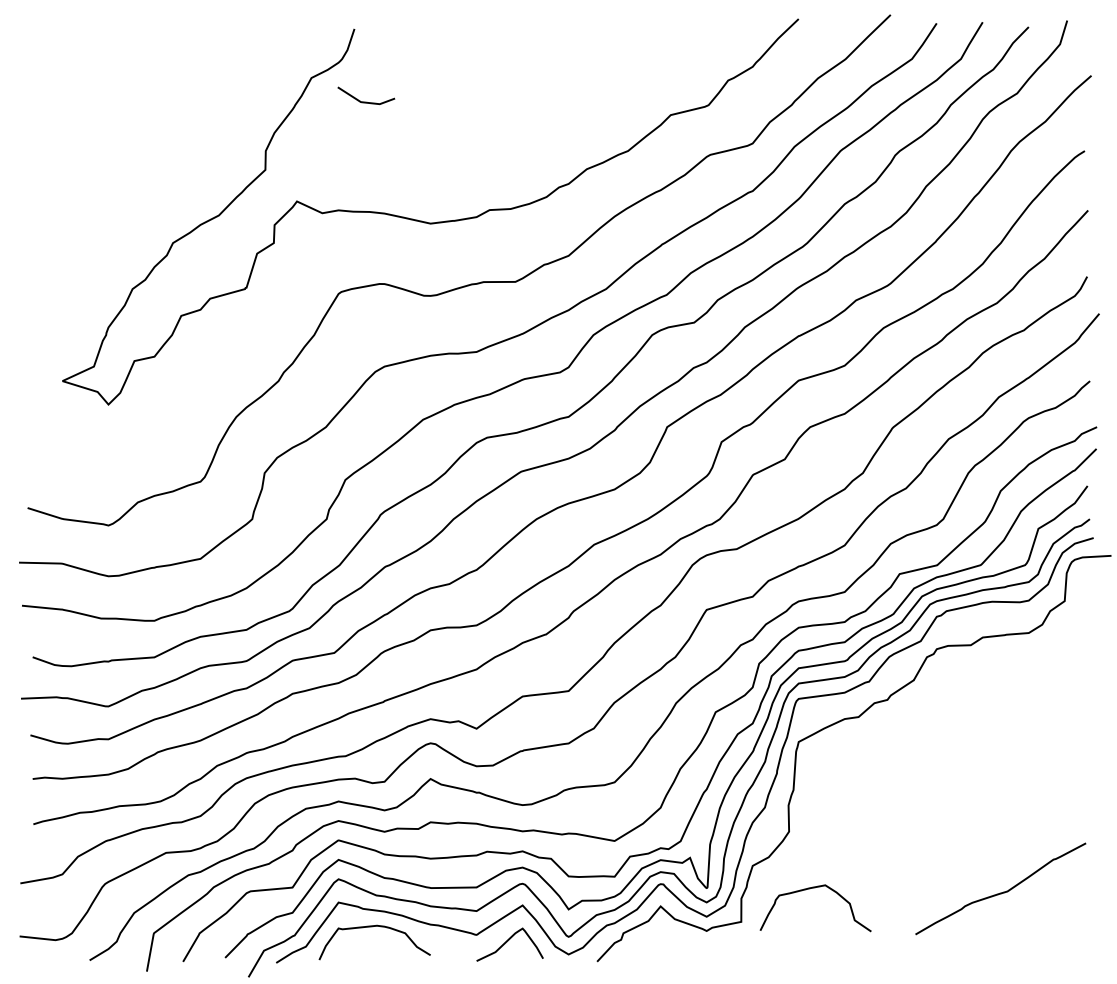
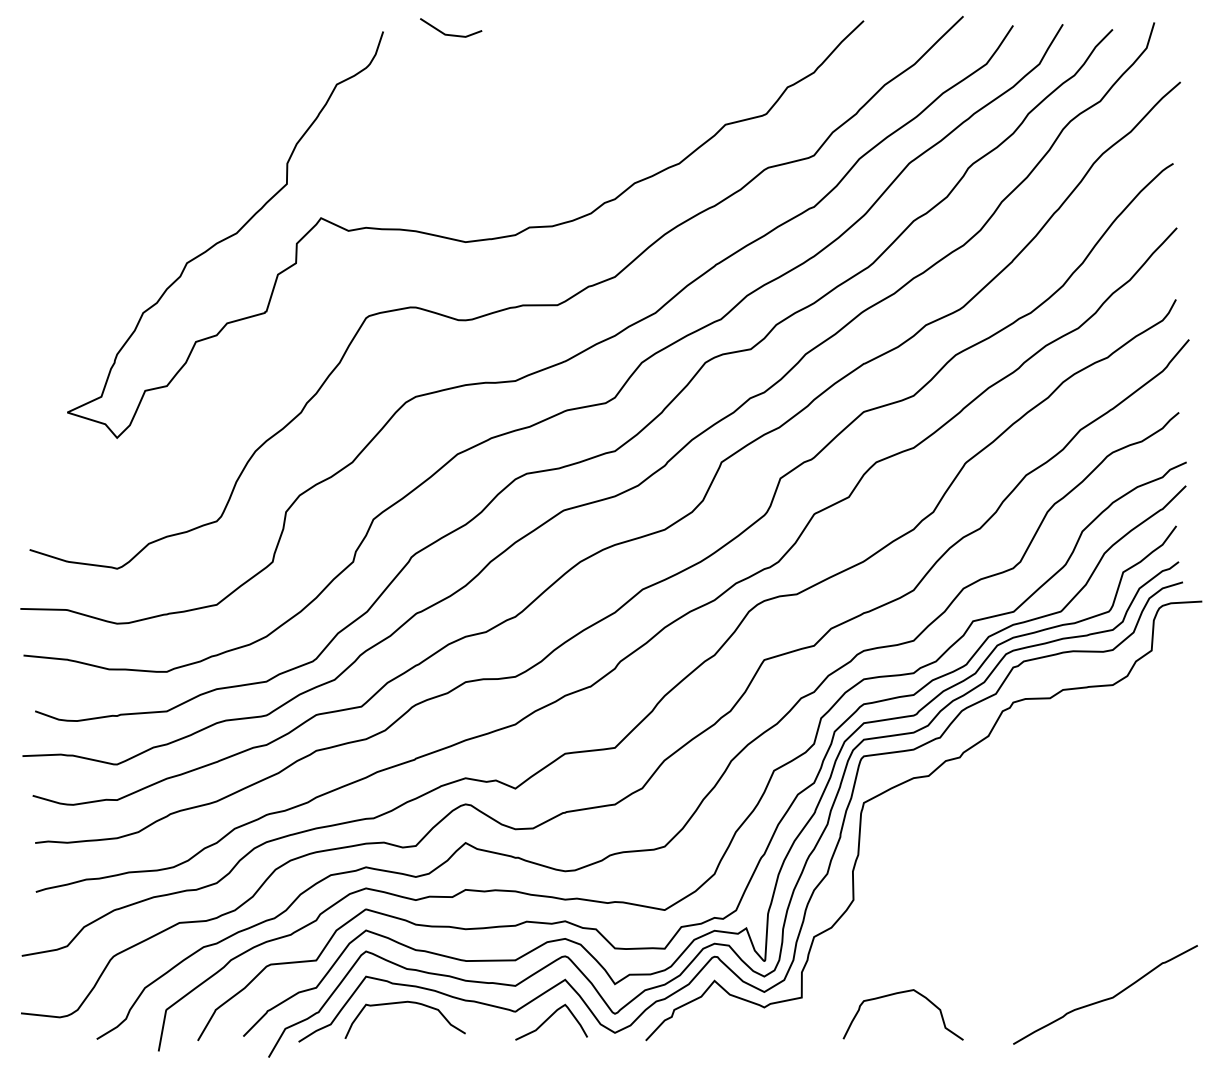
line: (366, 101) -> (451, 34), moved
curve: (809, 889) -> (896, 994), moved
curve: (1001, 892) -> (1106, 998), moved

